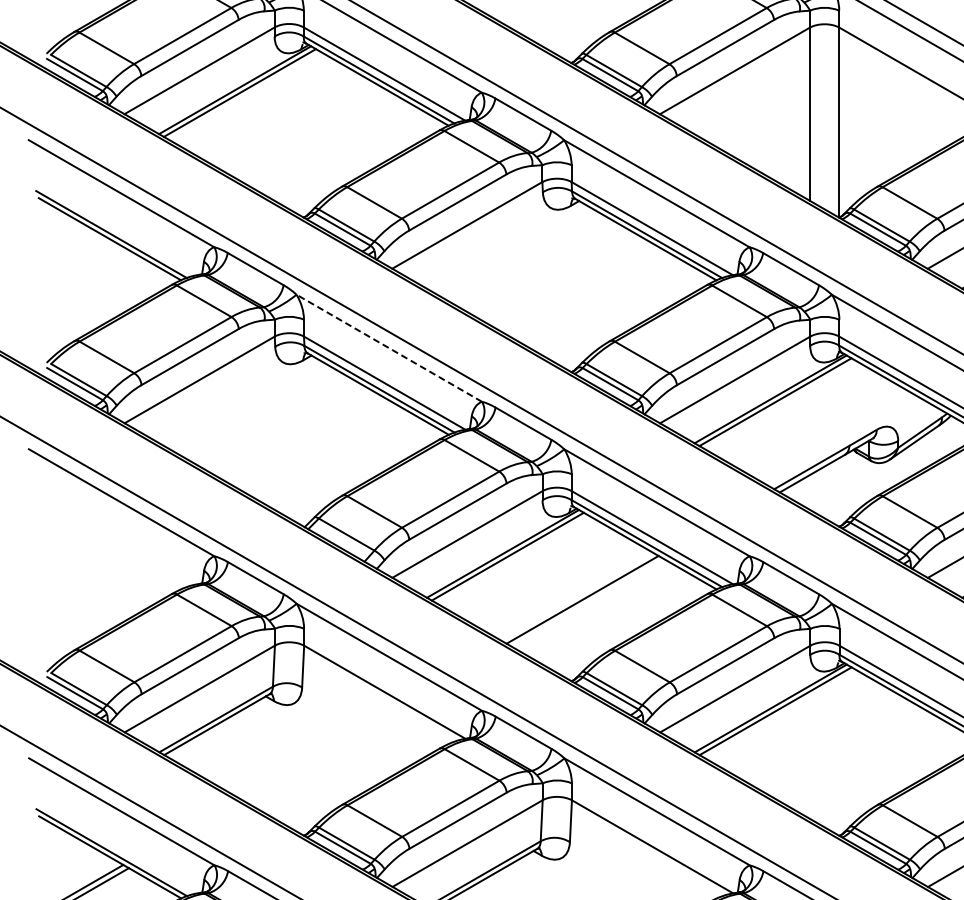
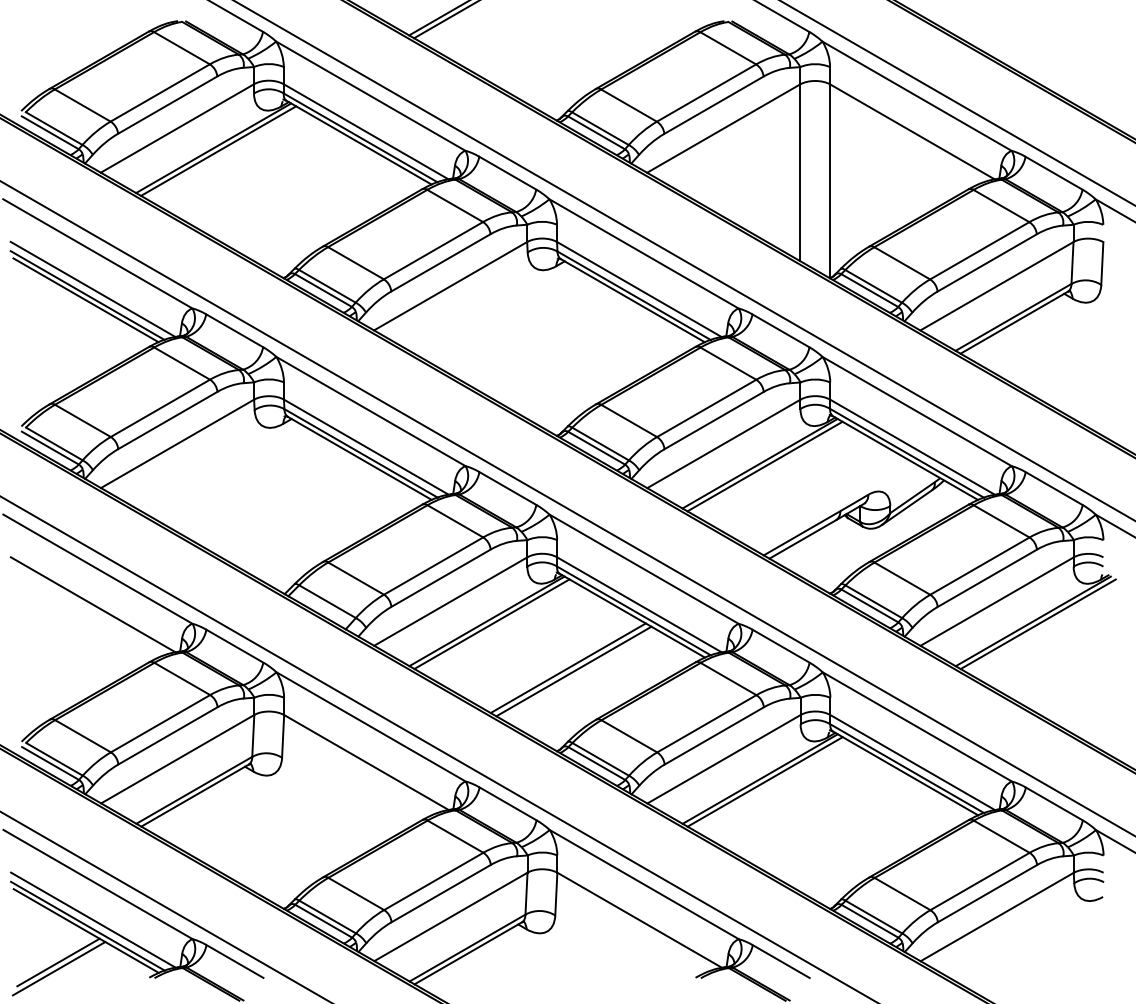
line: (116, 227) -> (92, 288), added
line: (388, 348) -> (370, 411), dashed -> solid
line: (116, 537) -> (92, 604), added
line: (587, 603) -> (573, 671), added
line: (117, 846) -> (93, 919), added

